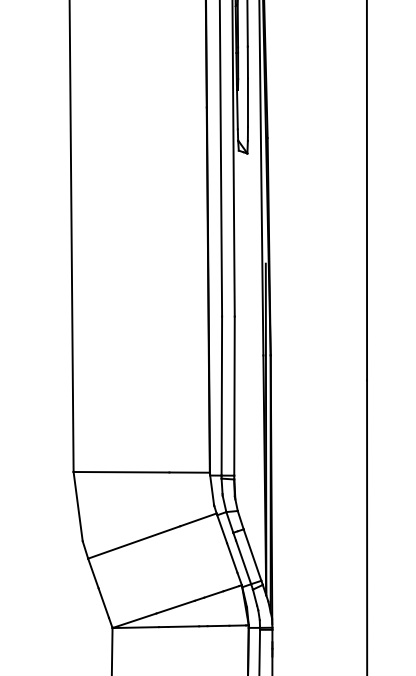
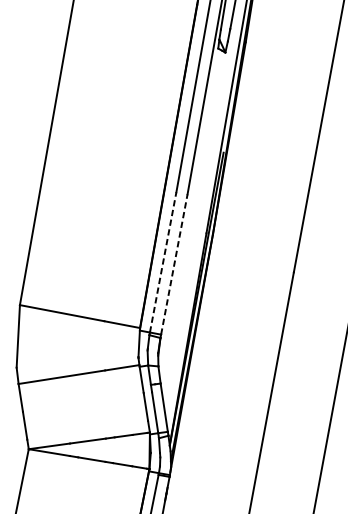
line: (221, 396) -> (162, 262), solid -> dashed
line: (234, 396) -> (174, 264), solid -> dashed

